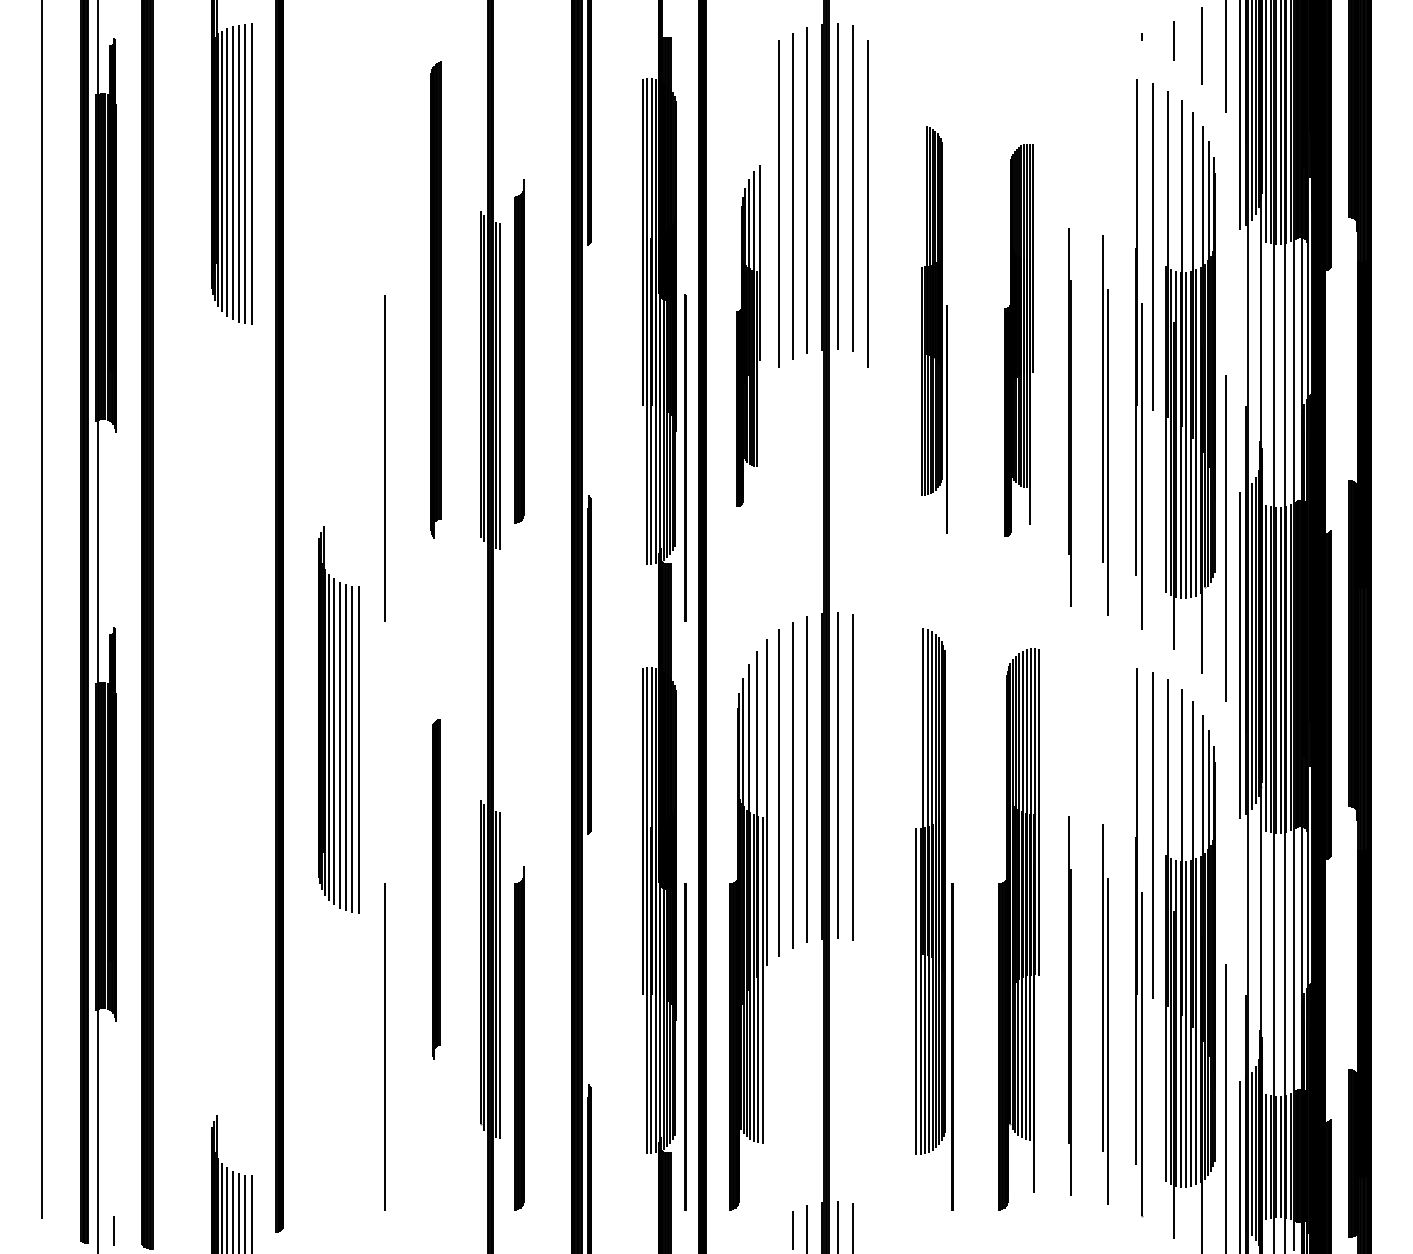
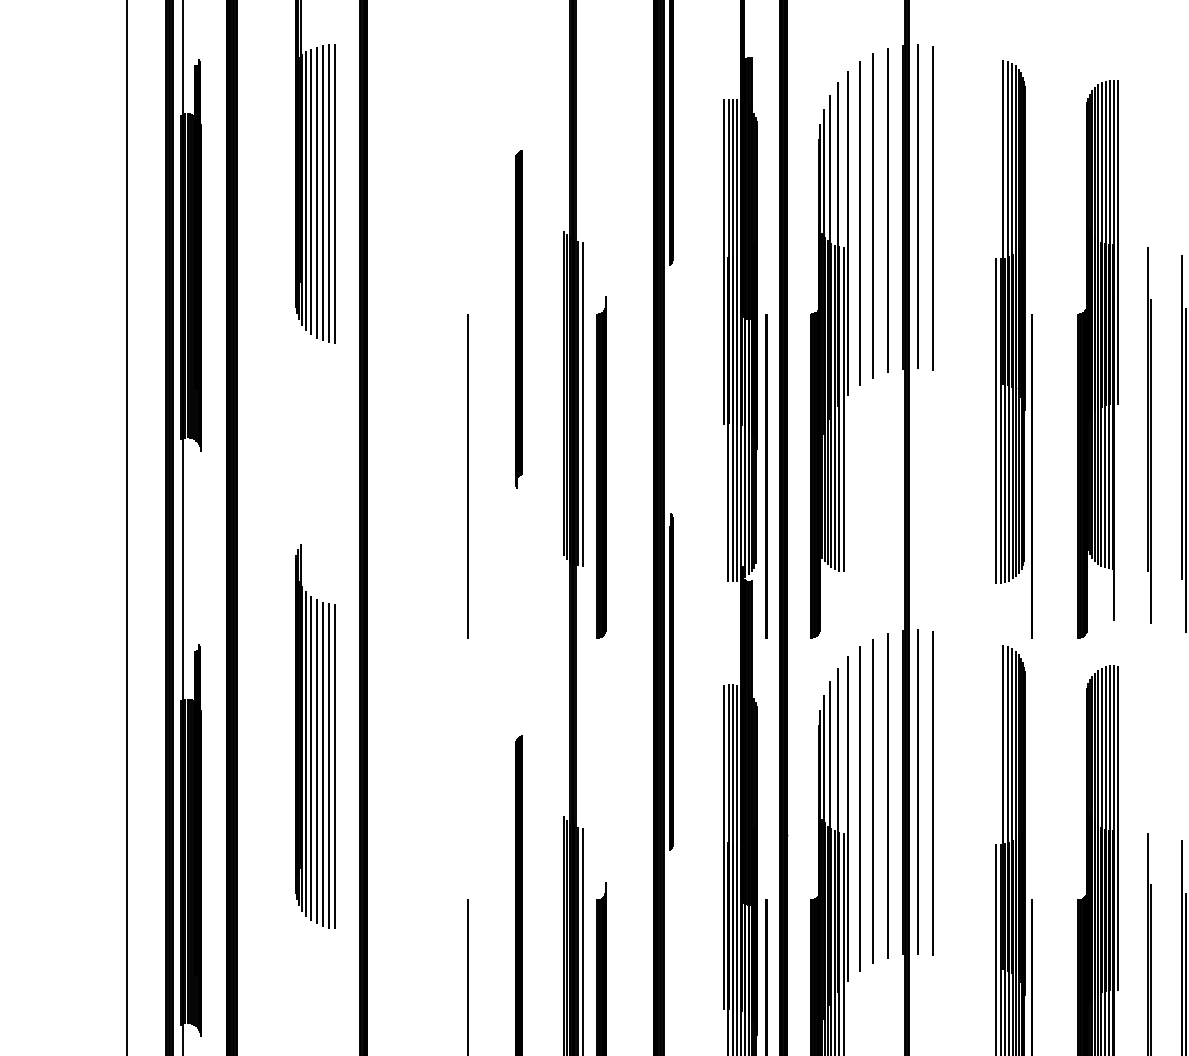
line: (867, 203) -> (947, 223), removed
part: (436, 300) -> (519, 319), size x0.71
part: (934, 330) -> (1014, 349), size x1.43
part: (748, 335) -> (829, 354), size x1.67
part: (1018, 340) -> (1097, 359), size x1.43
part: (519, 351) -> (601, 467), moved
part: (338, 719) -> (315, 736), moved

